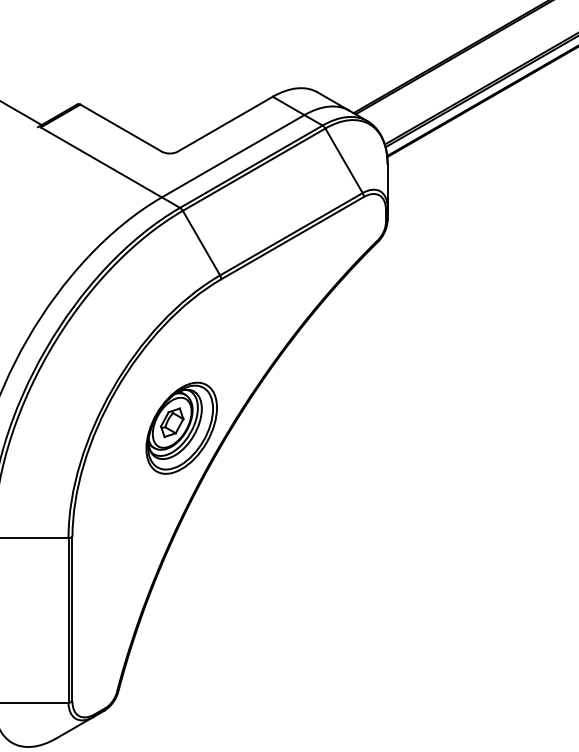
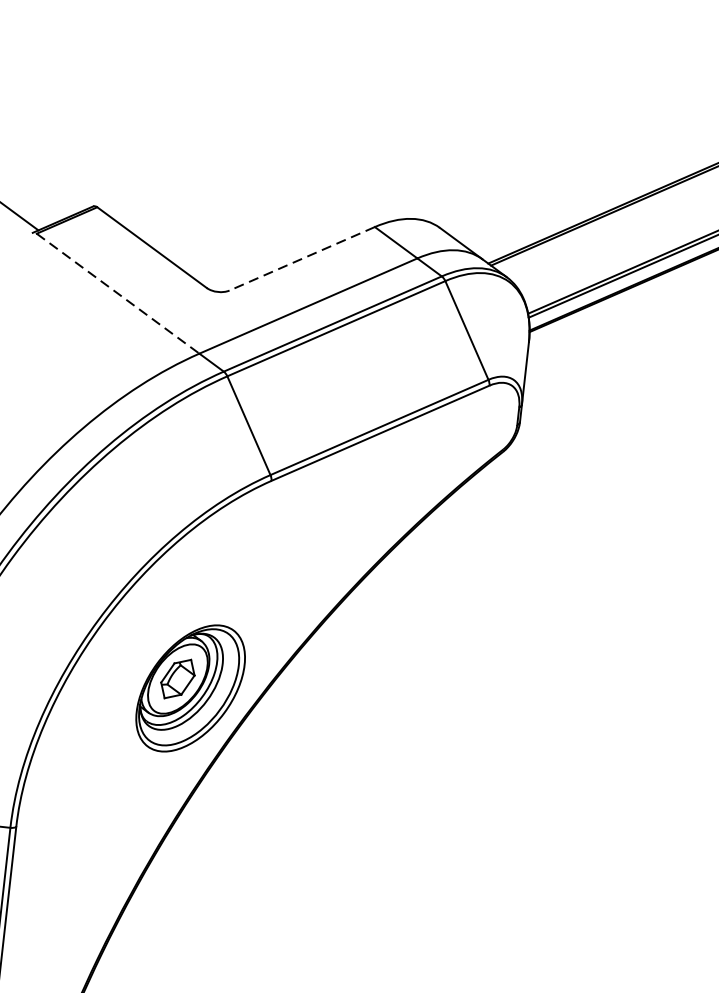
line: (225, 124) -> (302, 259), solid -> dashed
line: (101, 162) -> (118, 293), solid -> dashed

